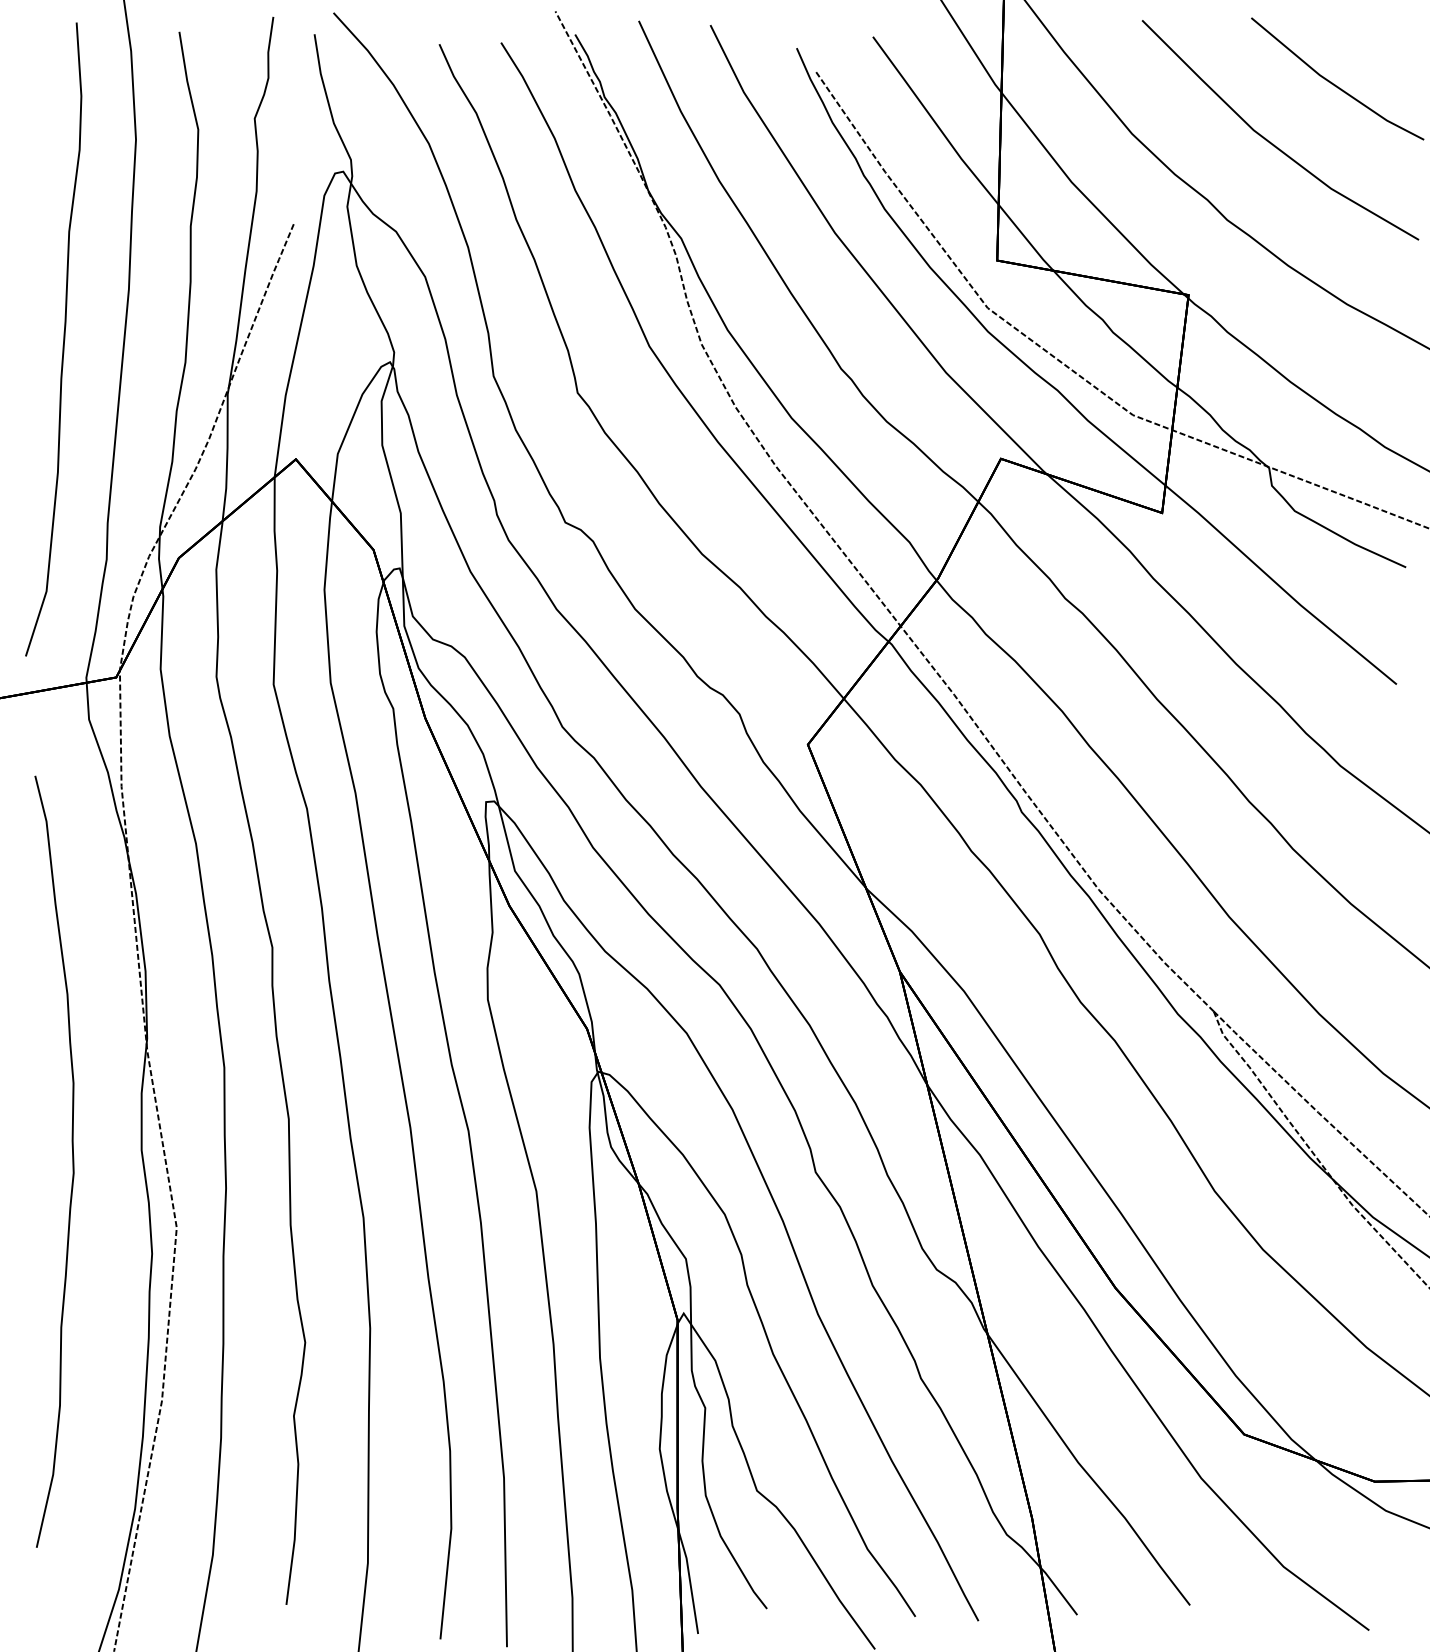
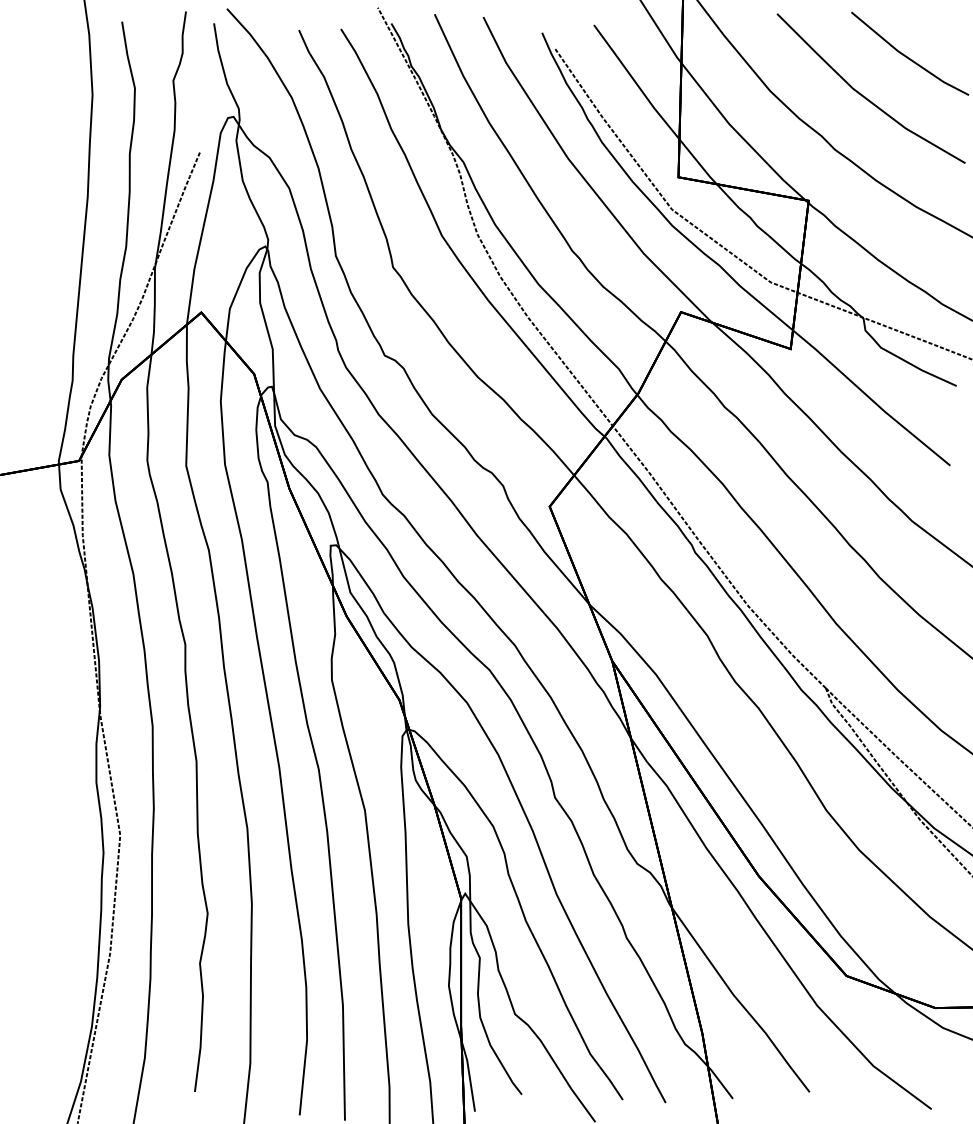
curve: (62, 338) -> (42, 230), removed
curve: (71, 1155) -> (48, 786), removed

